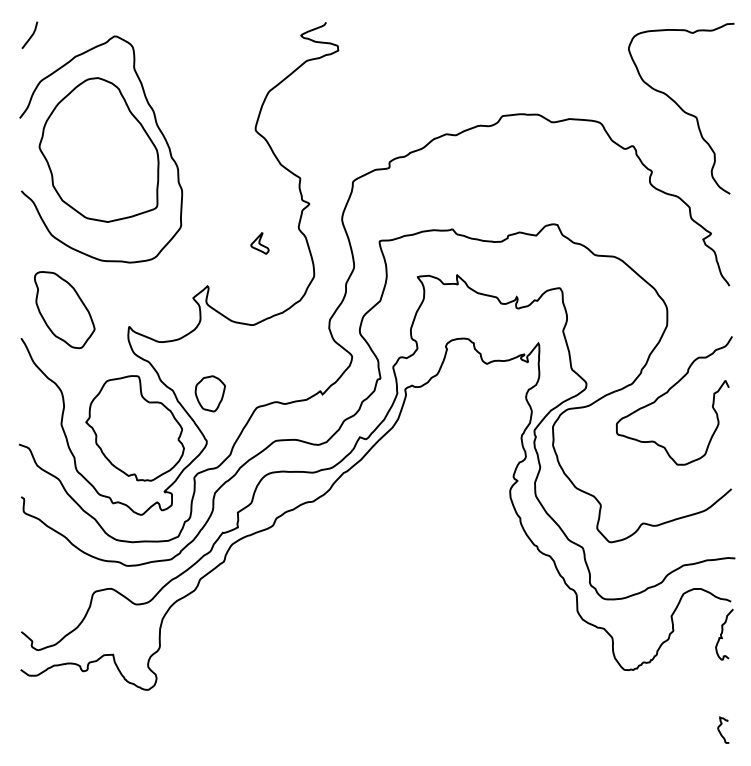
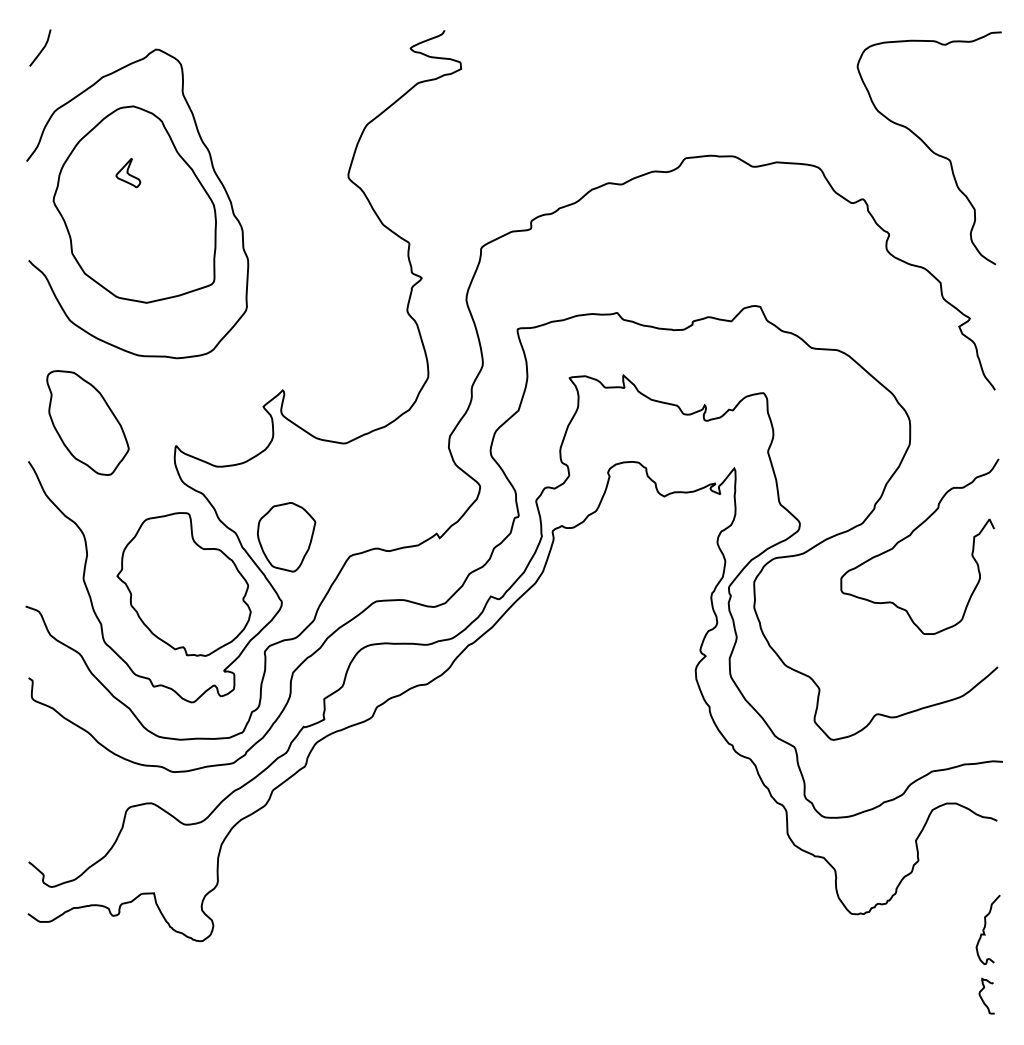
part: (260, 243) -> (128, 173), moved
part: (210, 393) -> (286, 537), size x1.43
curve: (722, 633) -> (985, 928), moved

